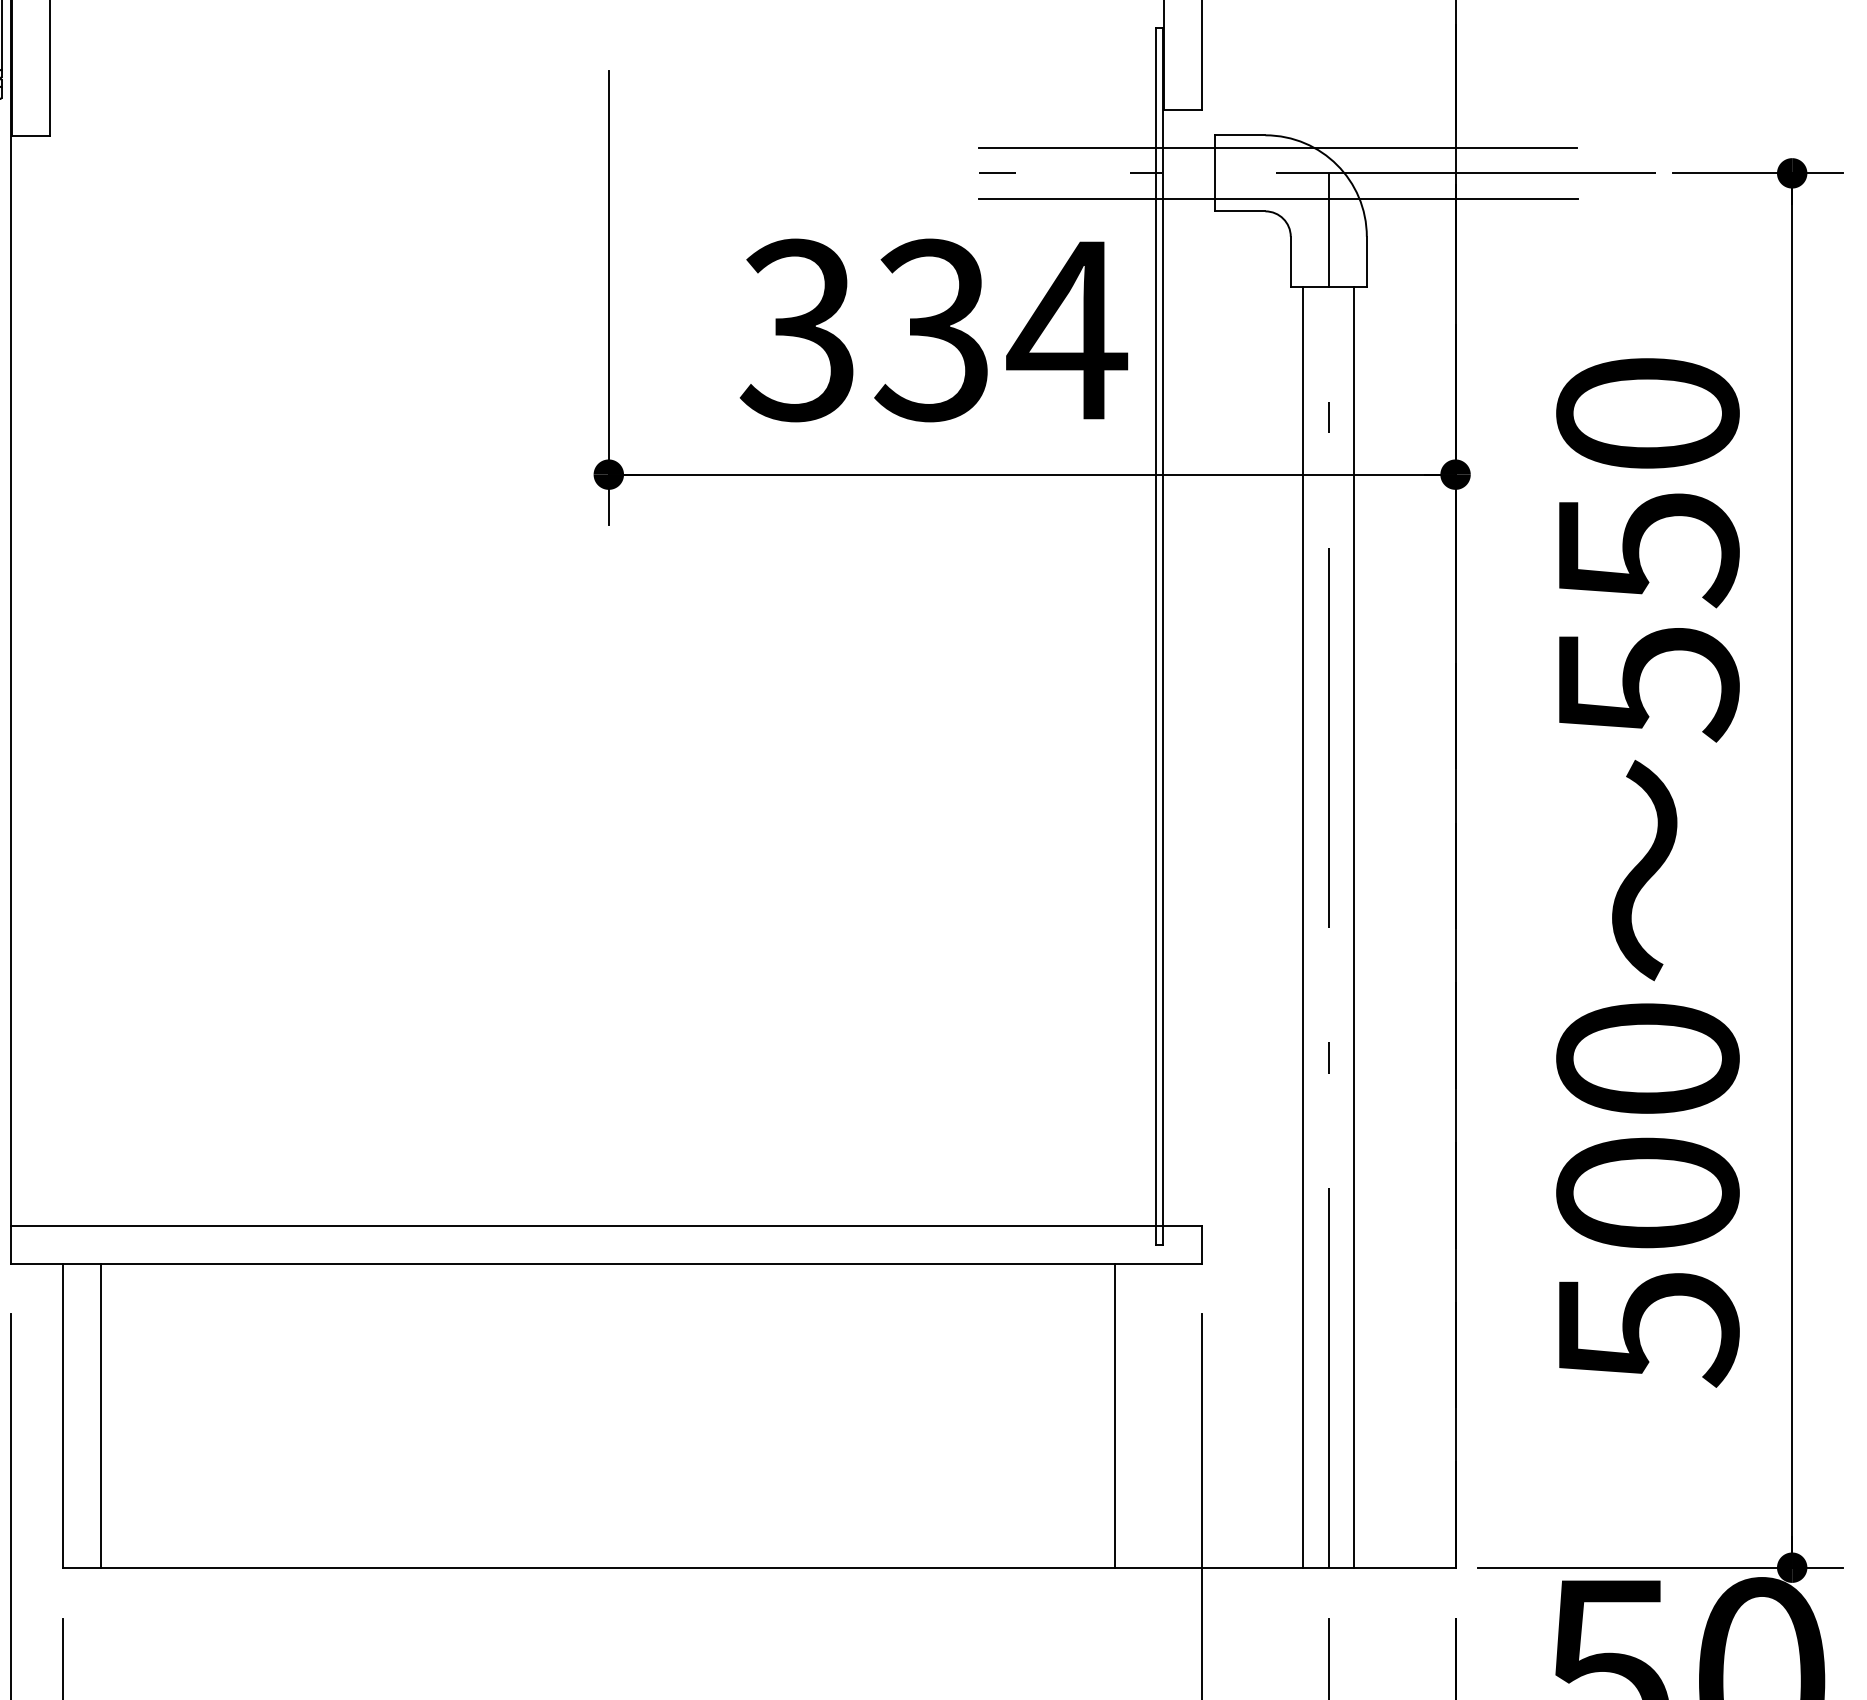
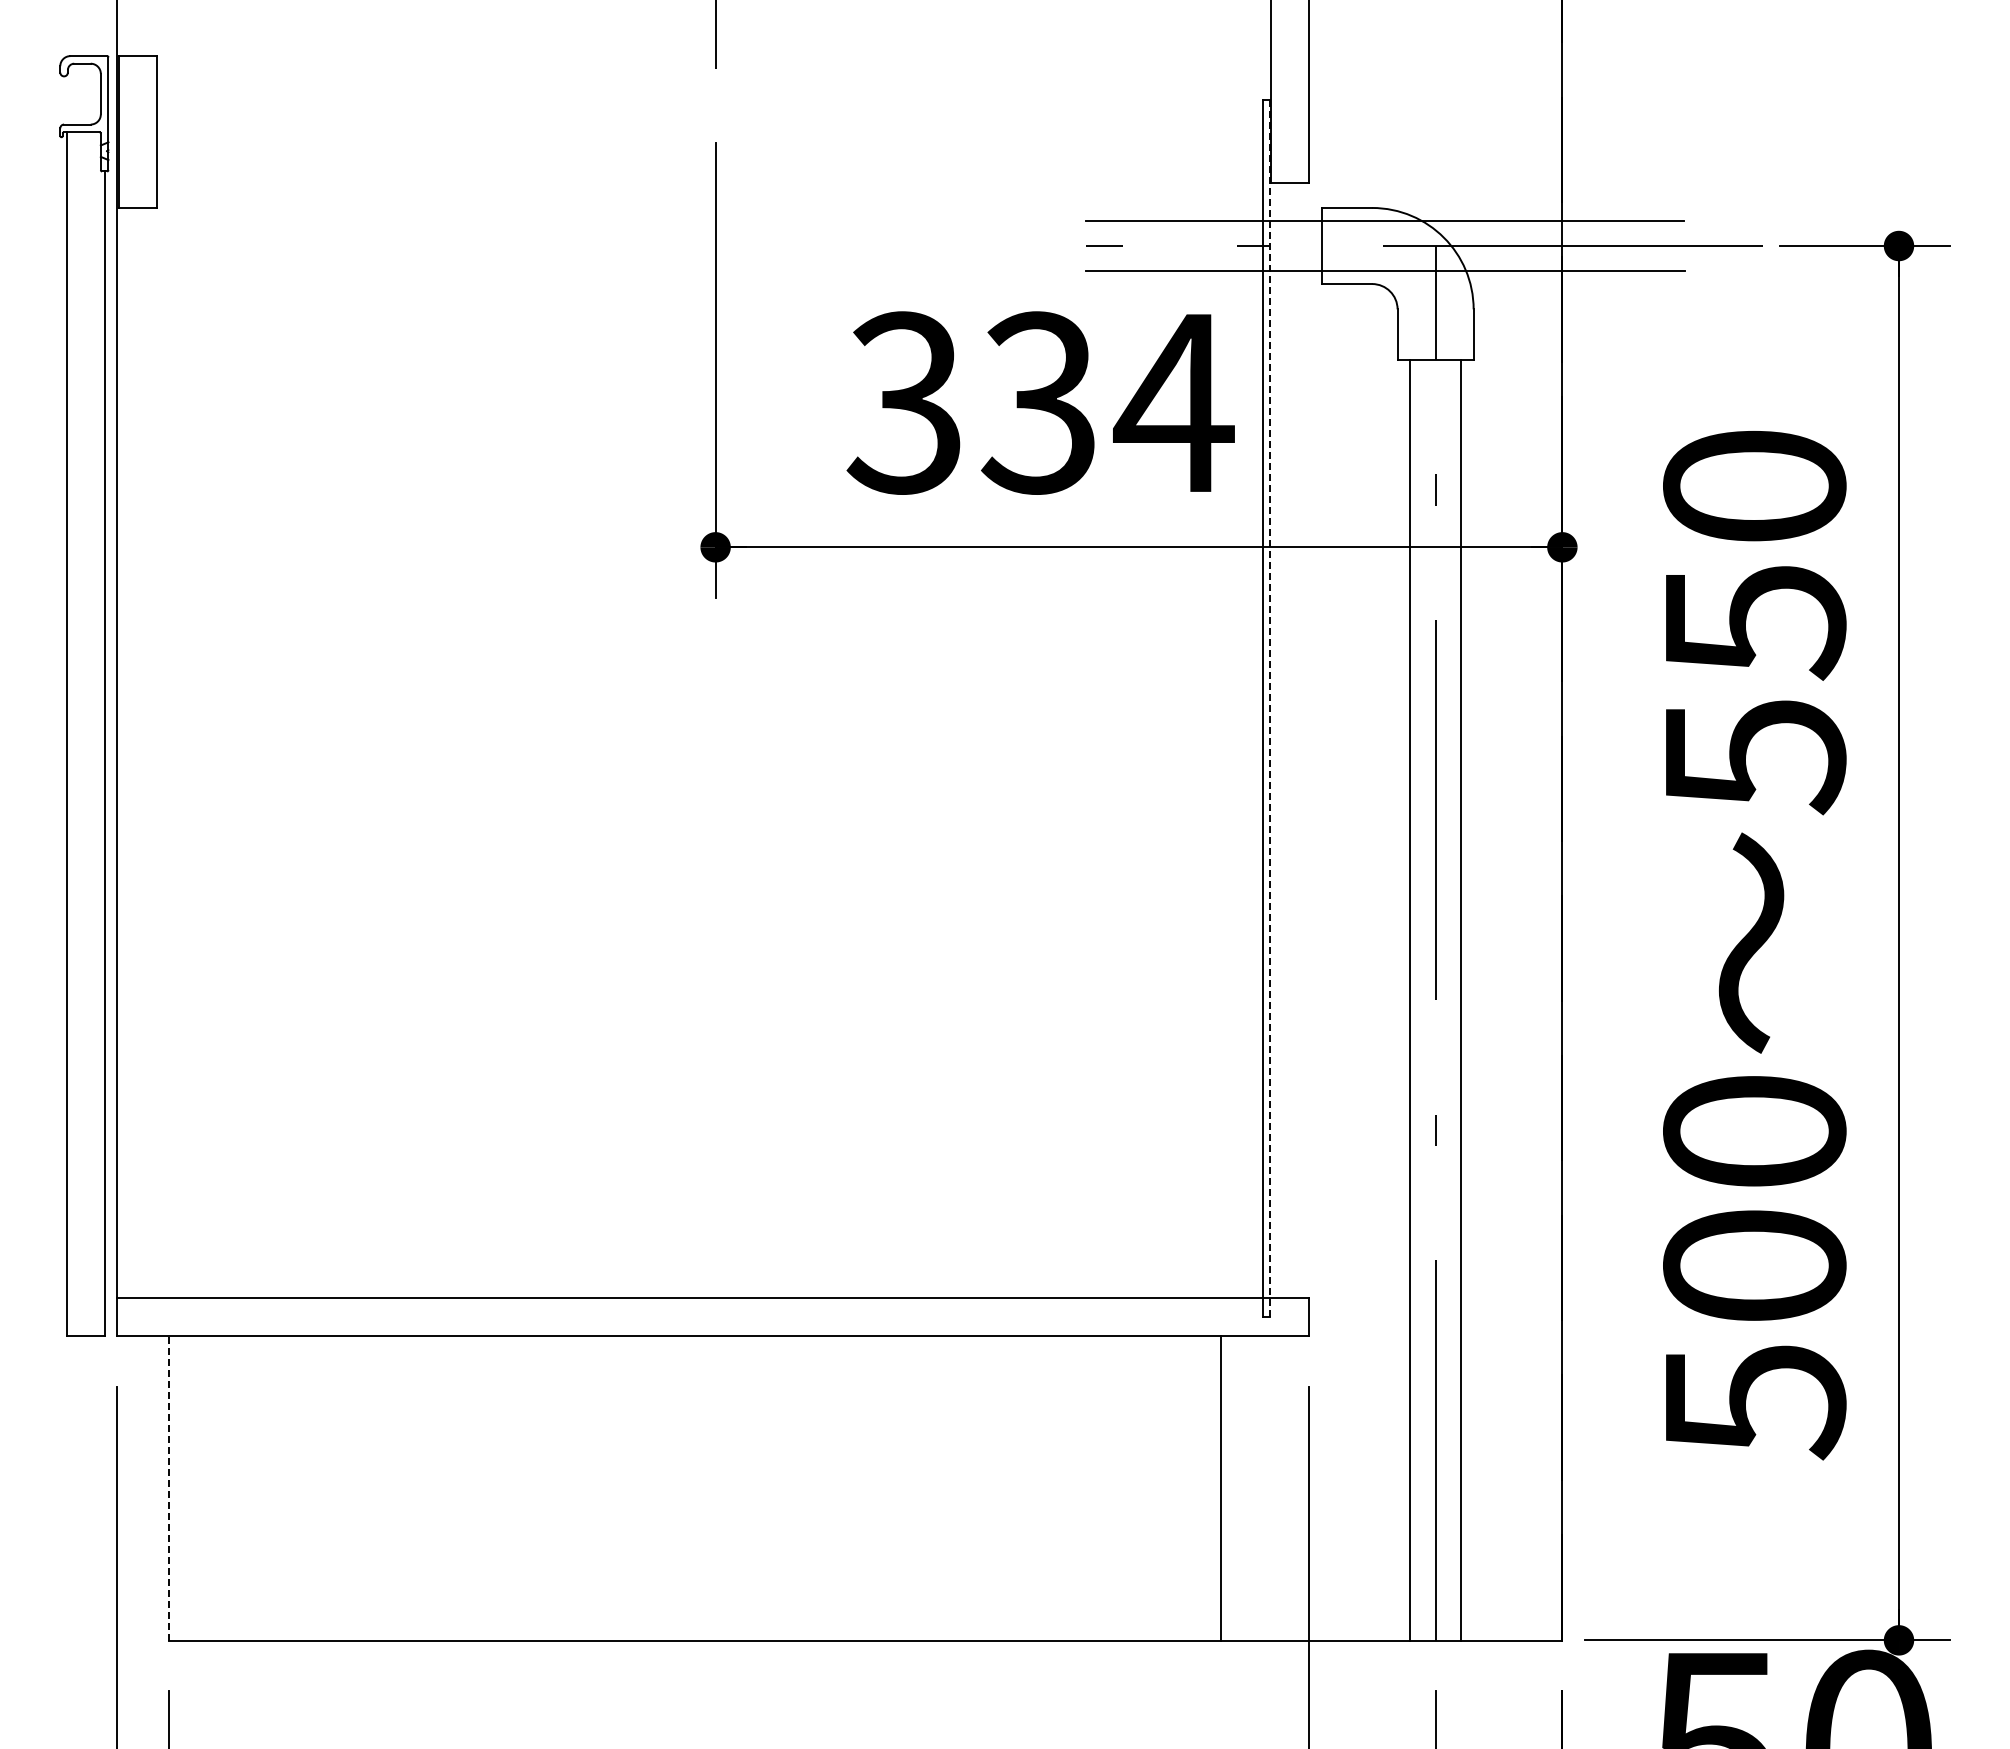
line: (1162, 635) -> (1269, 708), solid -> dashed
line: (62, 1414) -> (169, 1487), solid -> dashed
line: (100, 1415) -> (207, 1488), removed

